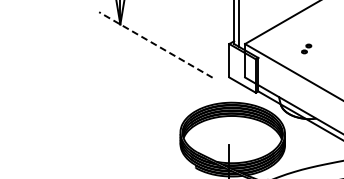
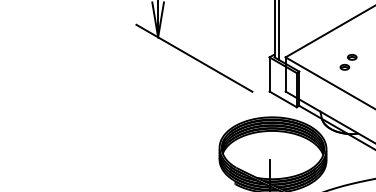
line: (155, 45) -> (194, 58), dashed -> solid
part: (306, 49) -> (348, 62), size x1.67

